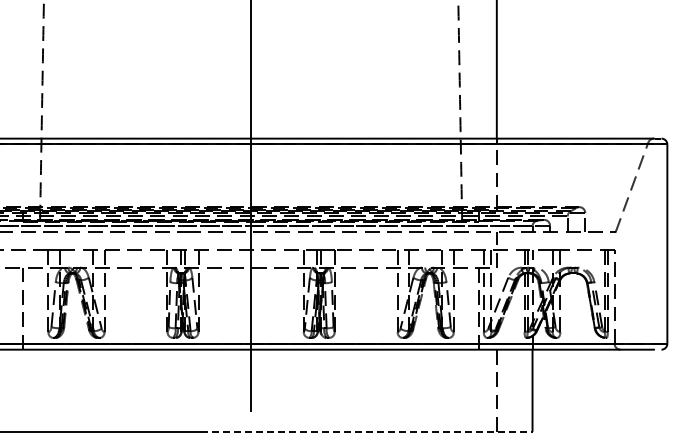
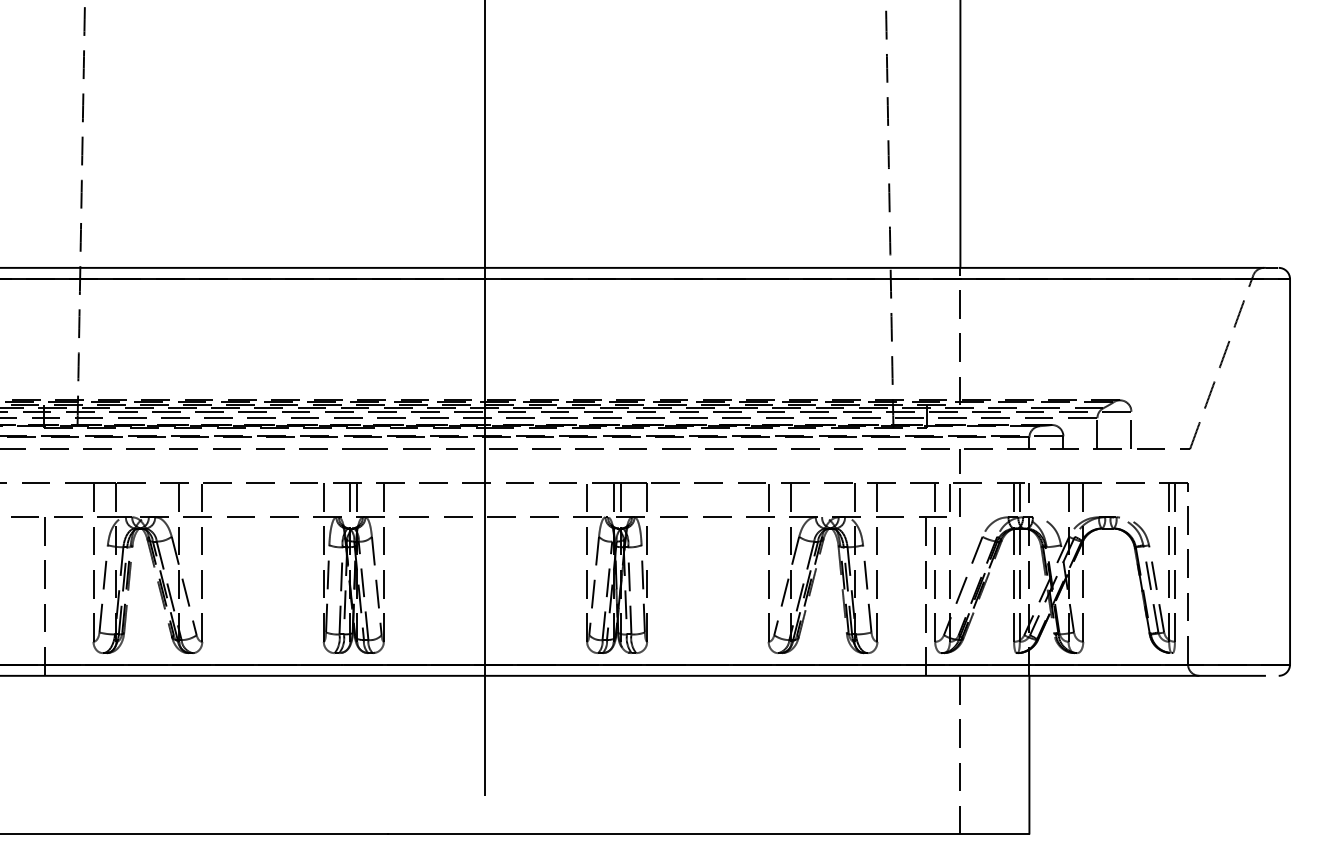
line: (366, 431) -> (708, 833), dashed -> solid

